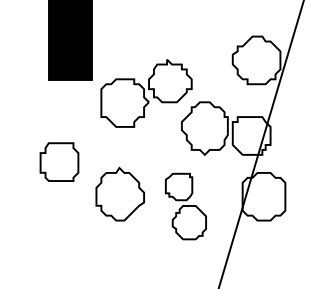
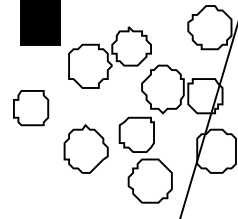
part: (59, 161) -> (31, 107), moved
part: (185, 206) -> (145, 160), size x1.43

